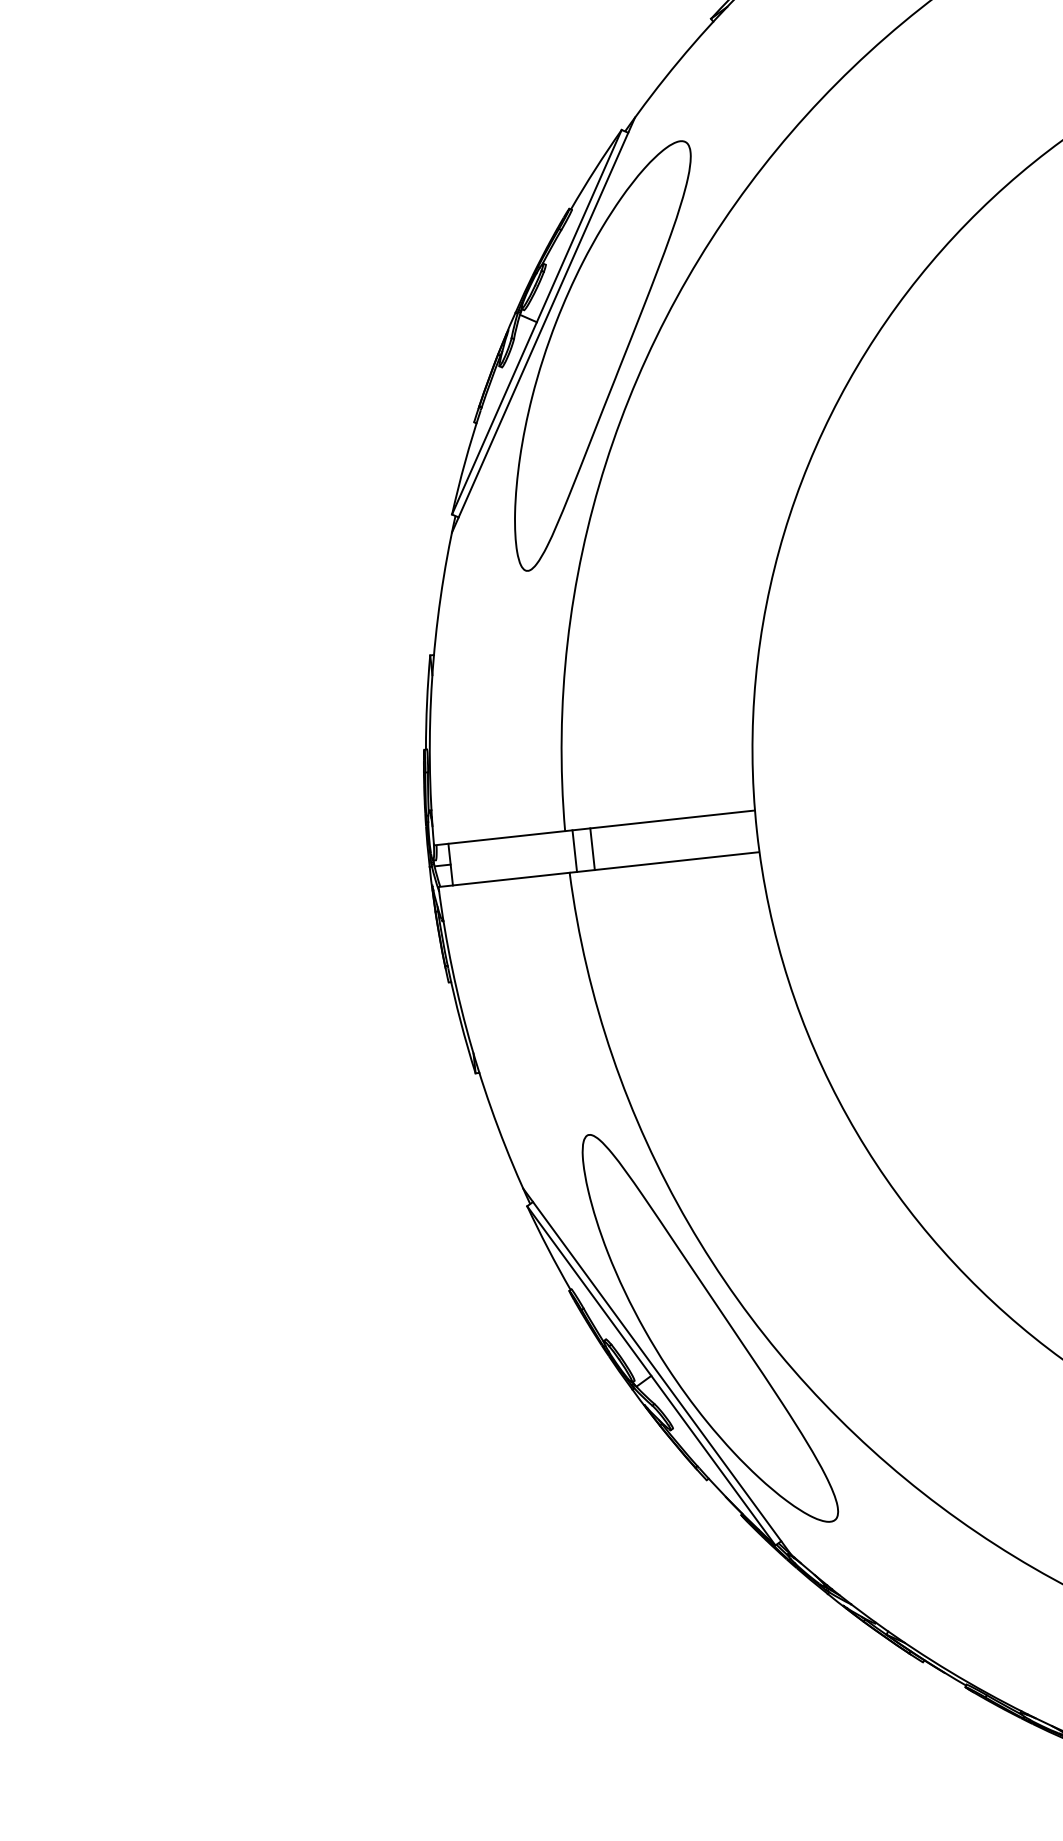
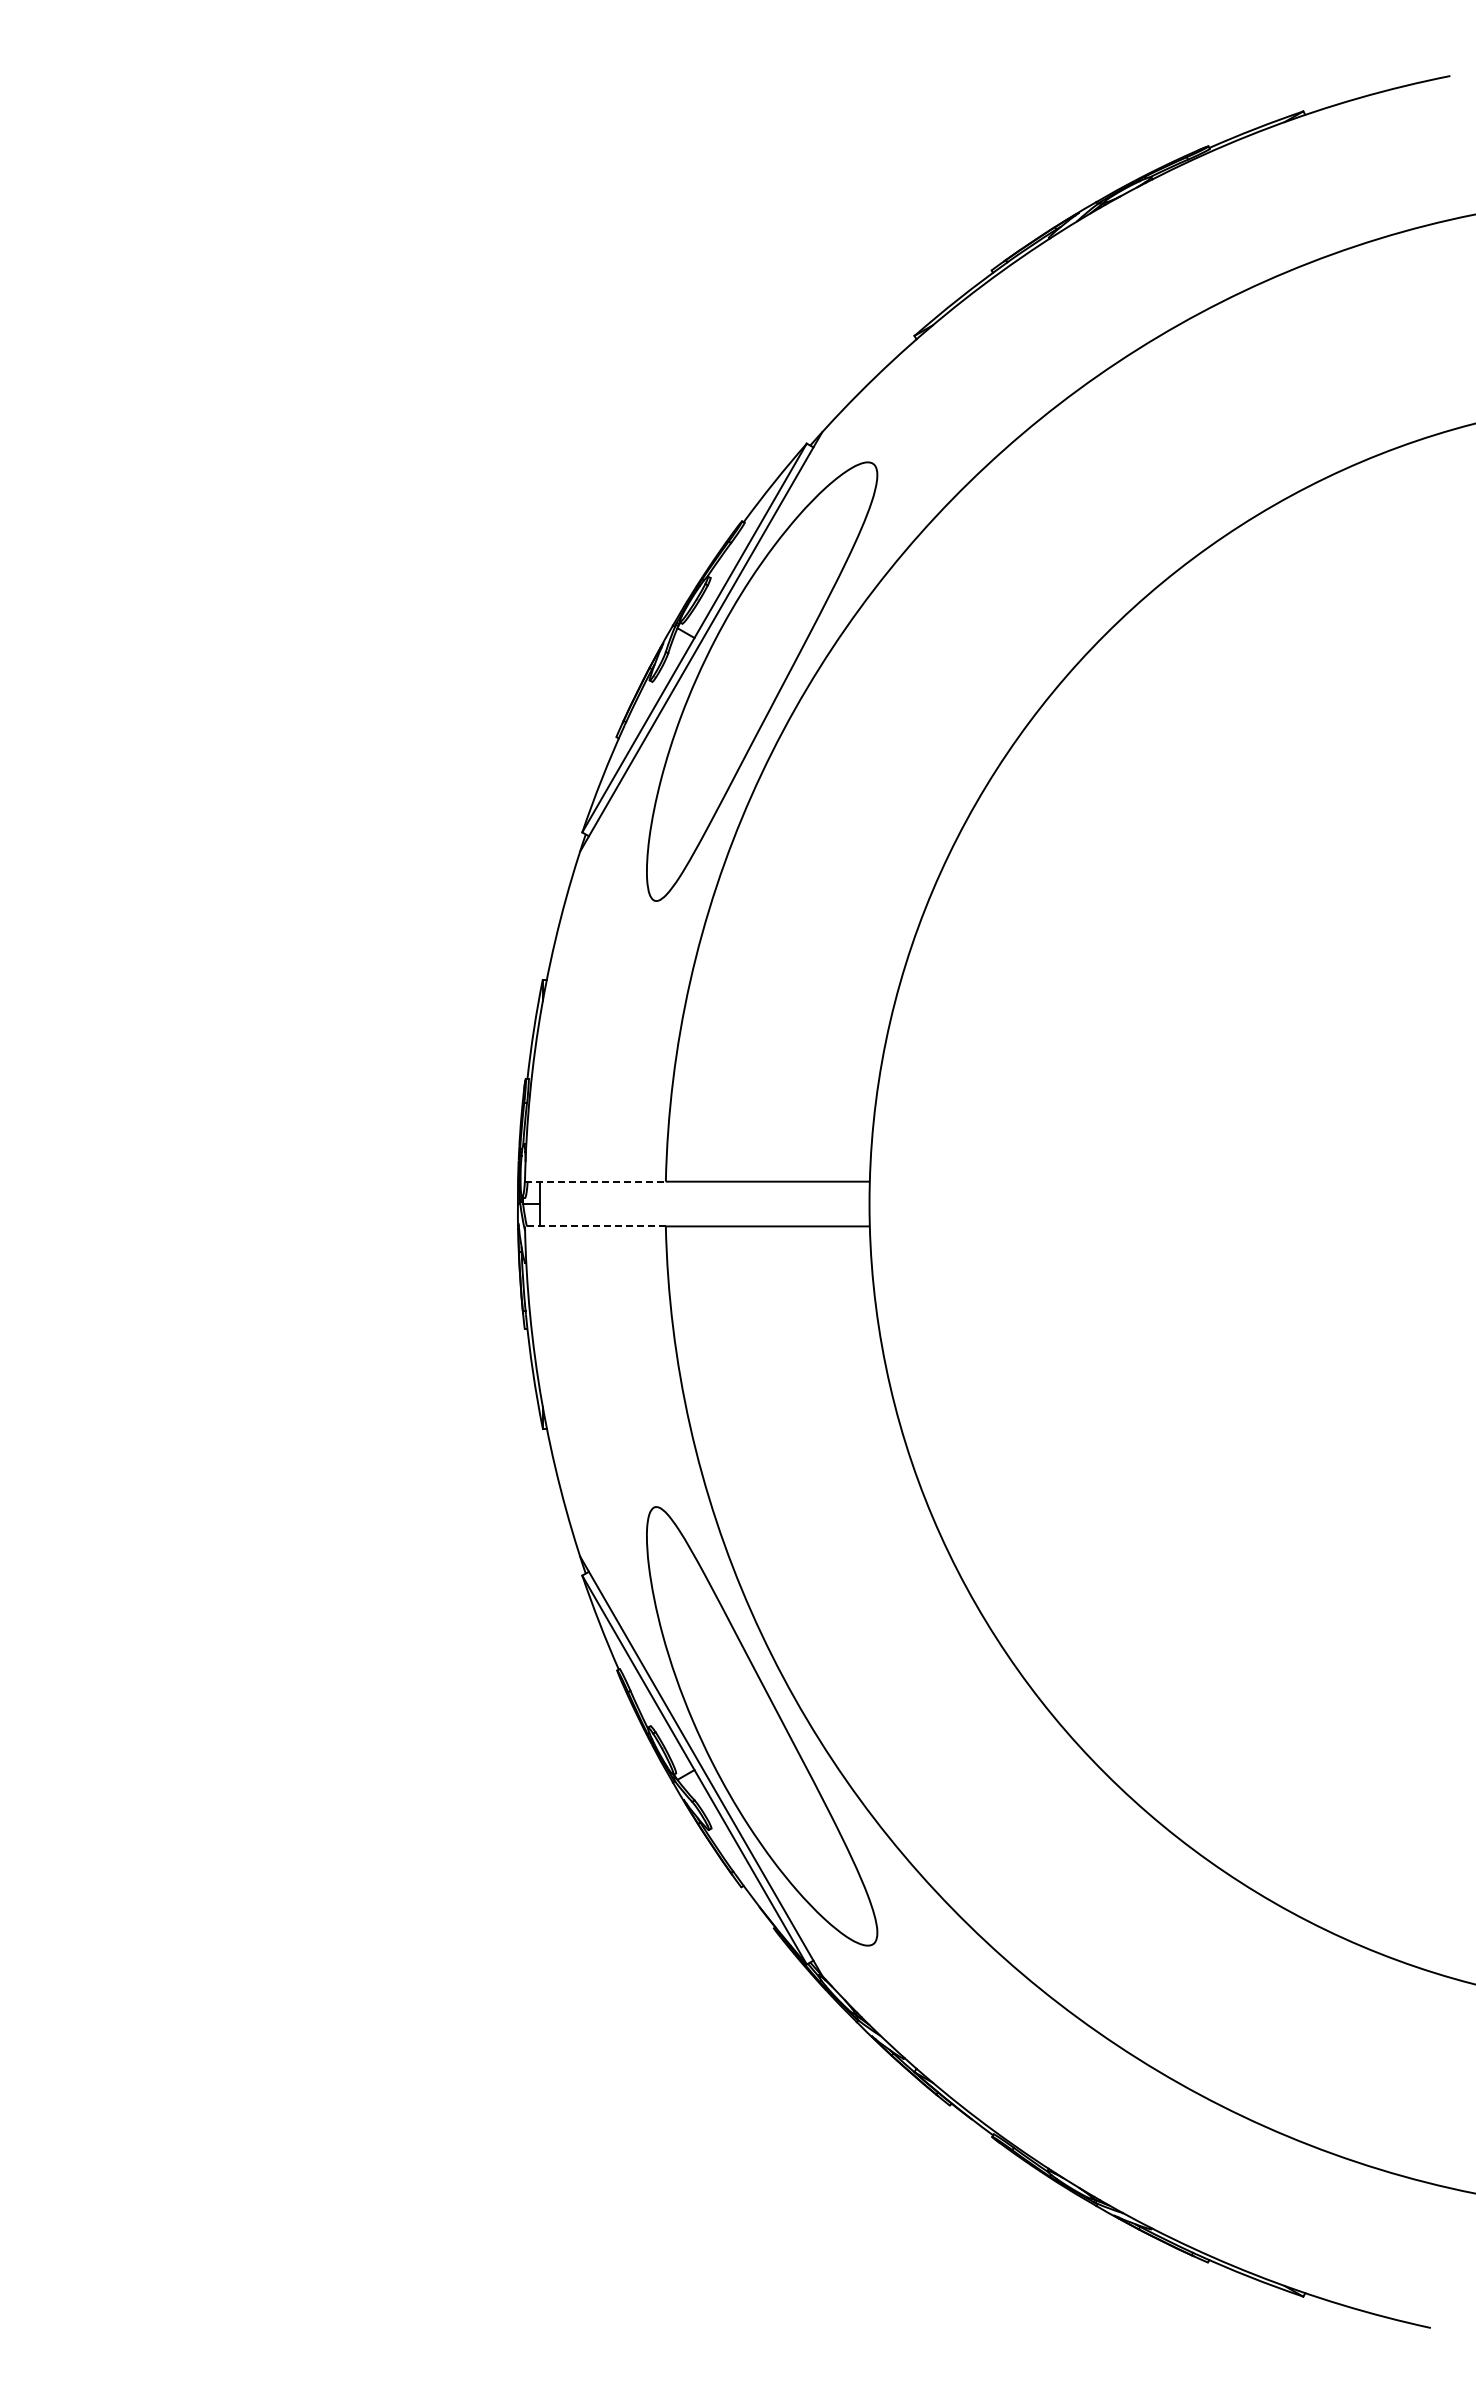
line: (499, 838) -> (595, 1181), solid -> dashed
line: (592, 848) -> (692, 1203), removed
line: (574, 850) -> (673, 1203), removed
line: (503, 880) -> (594, 1226), solid -> dashed

